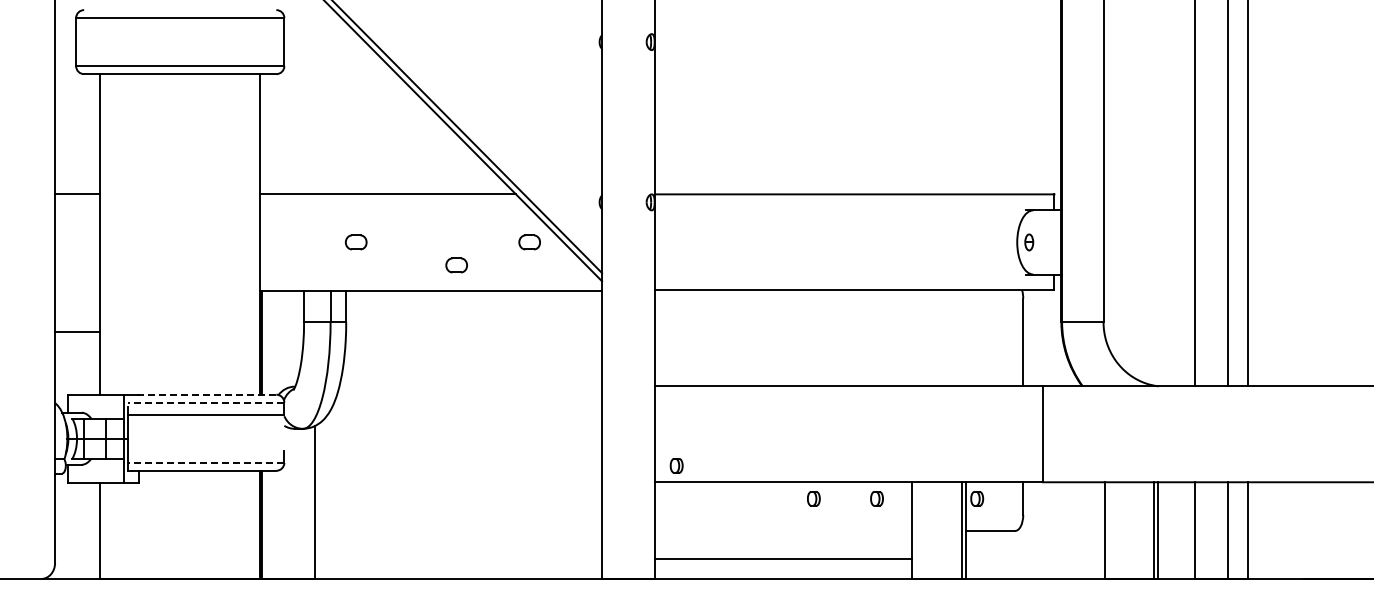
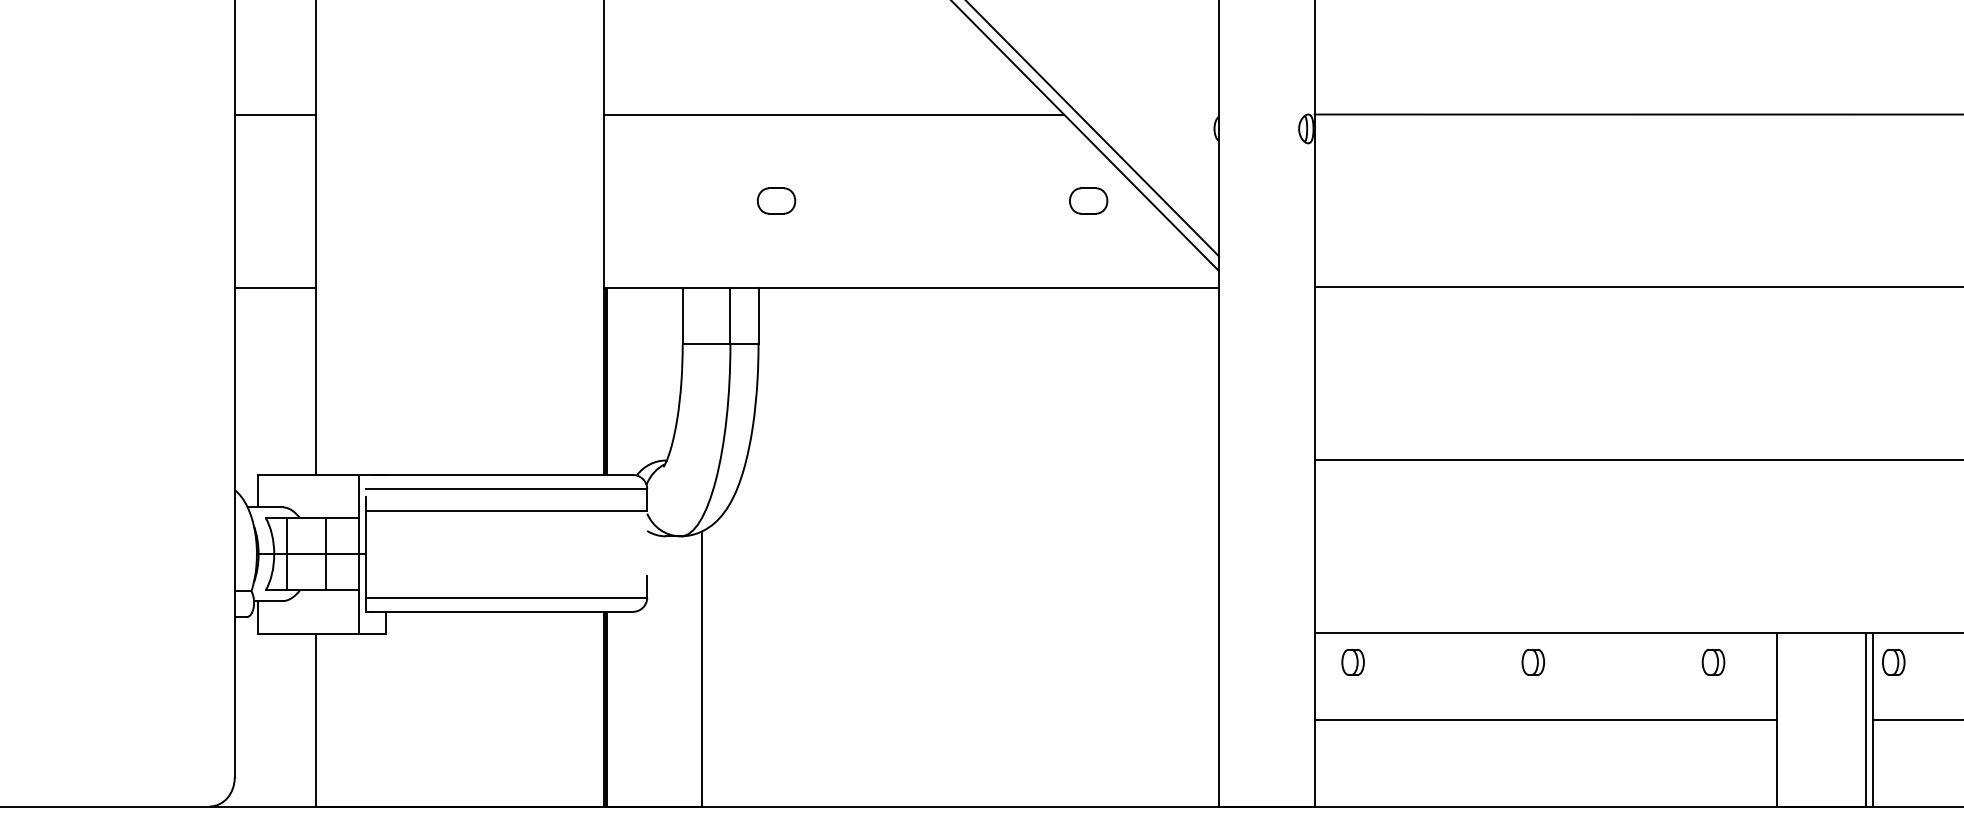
part: (456, 265) -> (956, 242), removed
line: (77, 331) -> (275, 287), moved
line: (203, 394) -> (501, 474), dashed -> solid
line: (205, 402) -> (505, 488), dashed -> solid
line: (205, 462) -> (505, 596), dashed -> solid
part: (676, 465) -> (1352, 661), moved
part: (813, 498) -> (1532, 661), moved
line: (783, 558) -> (1545, 719), moved

